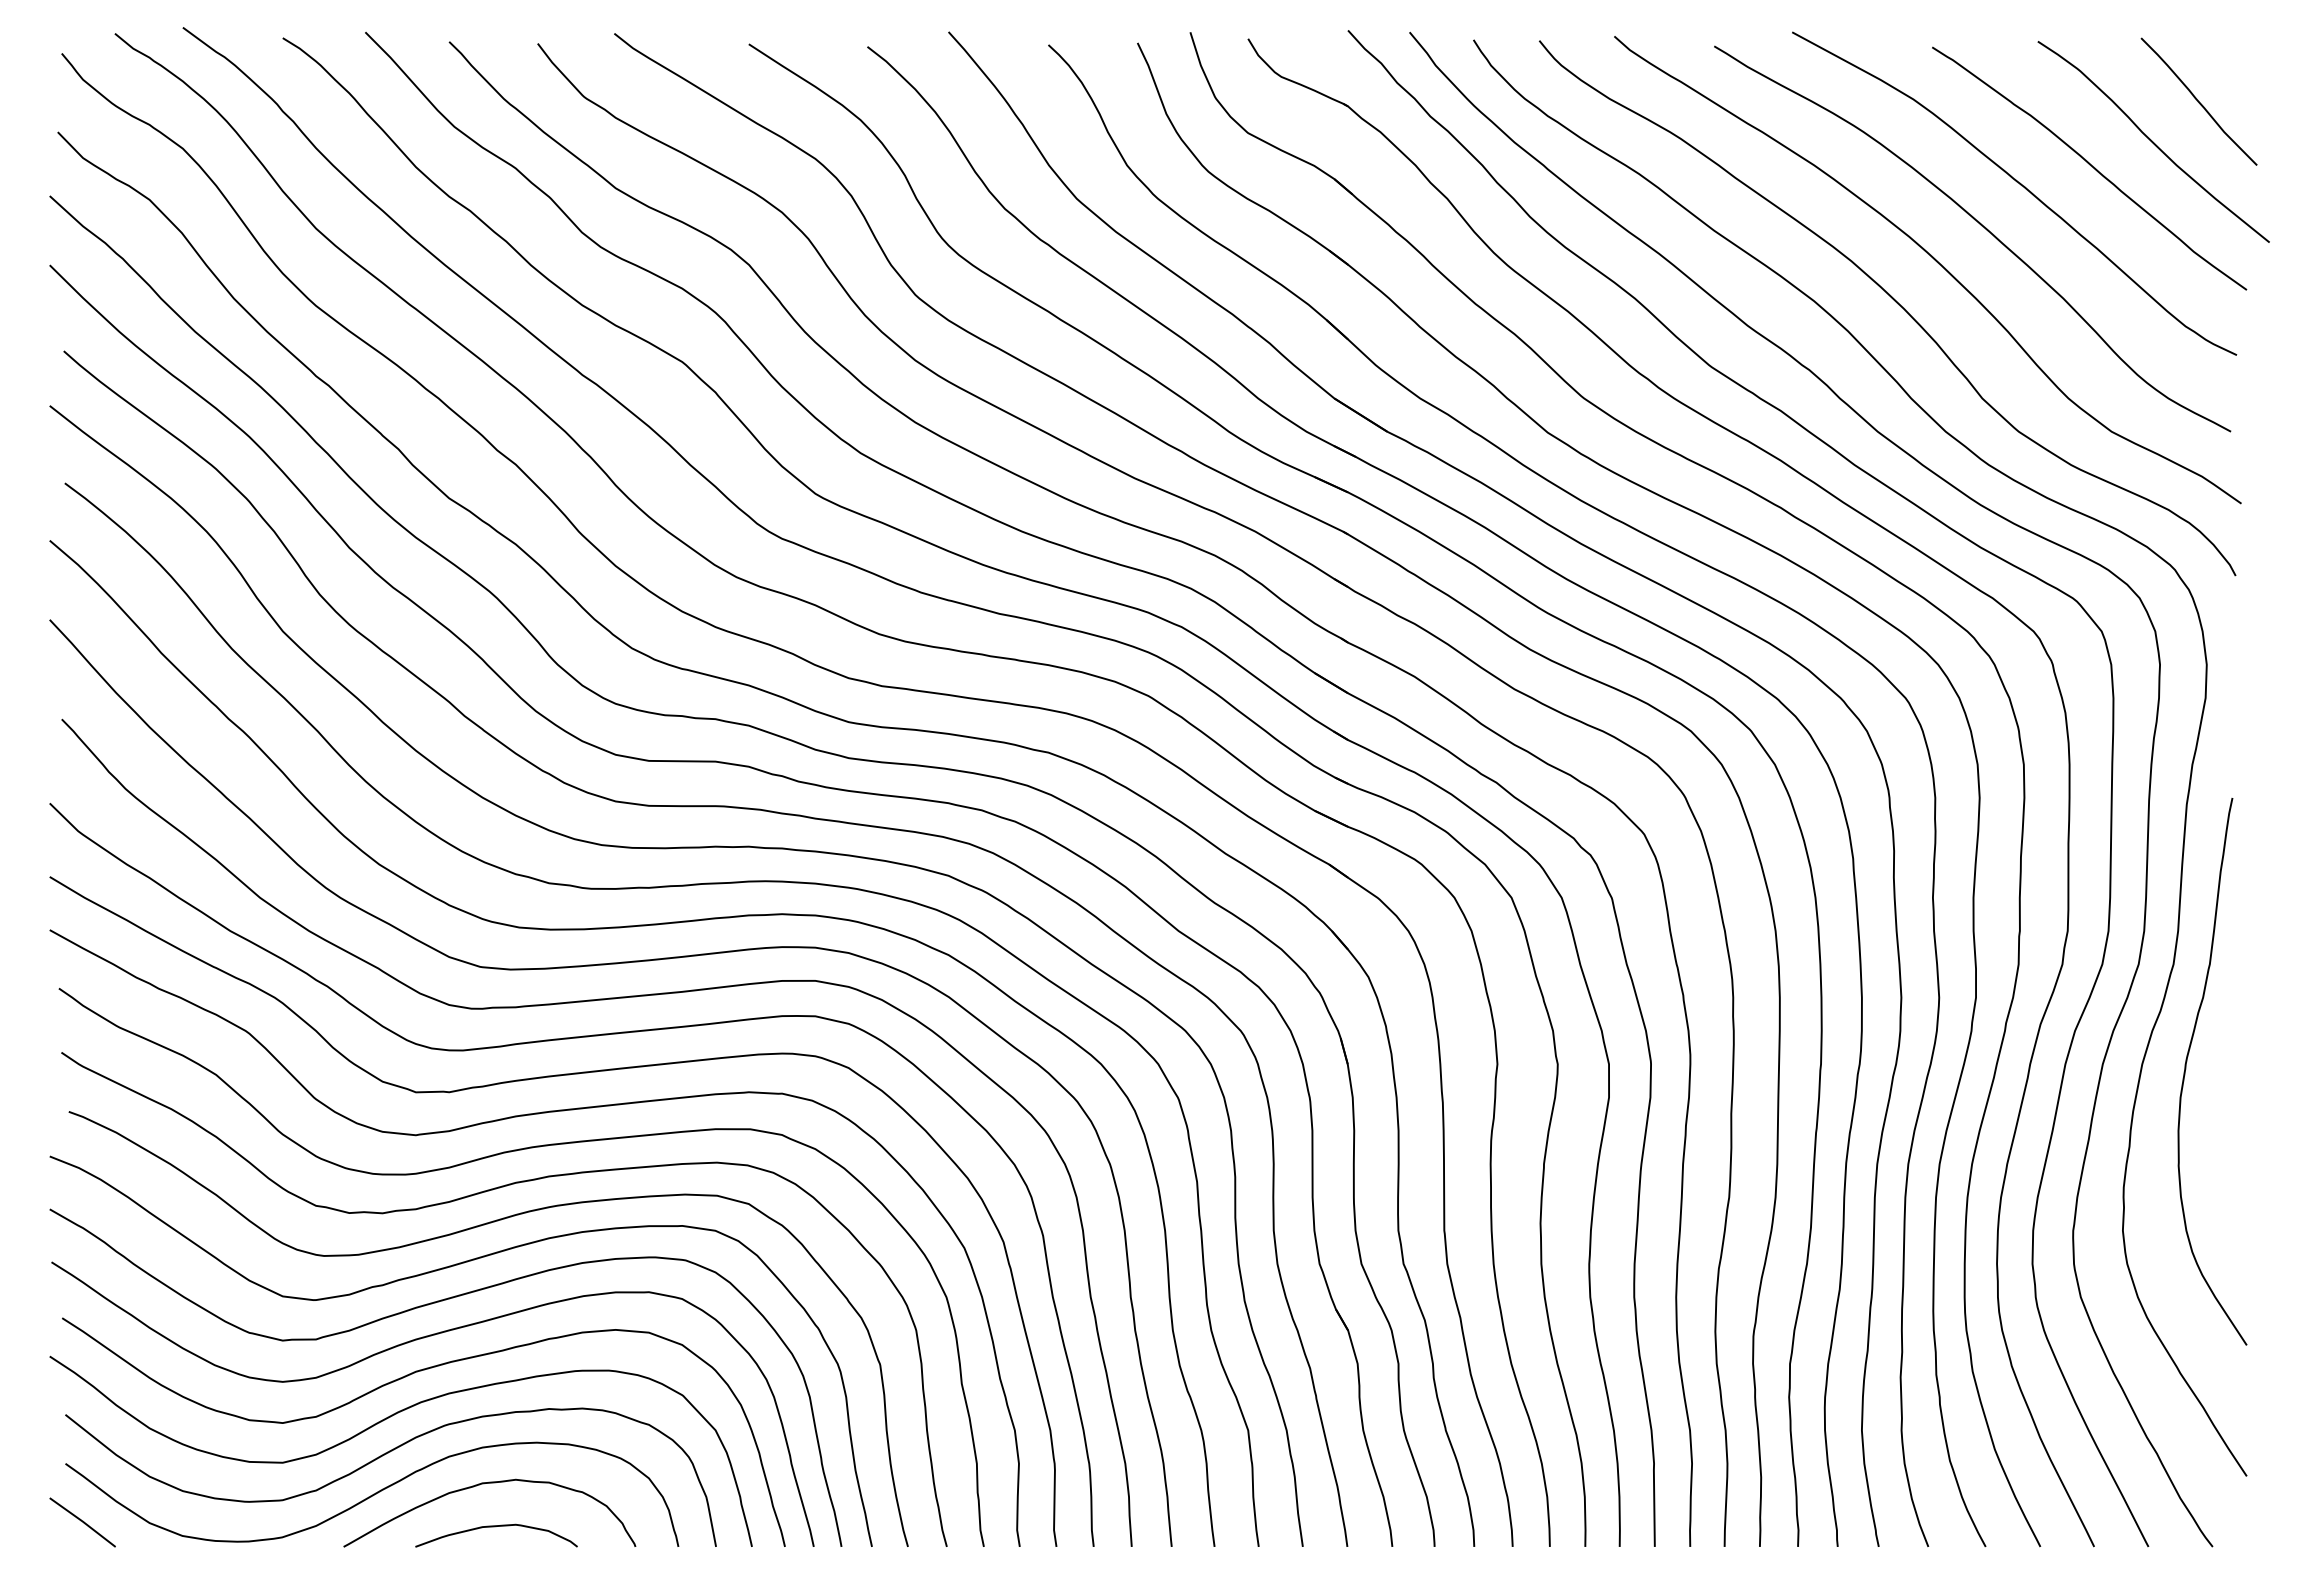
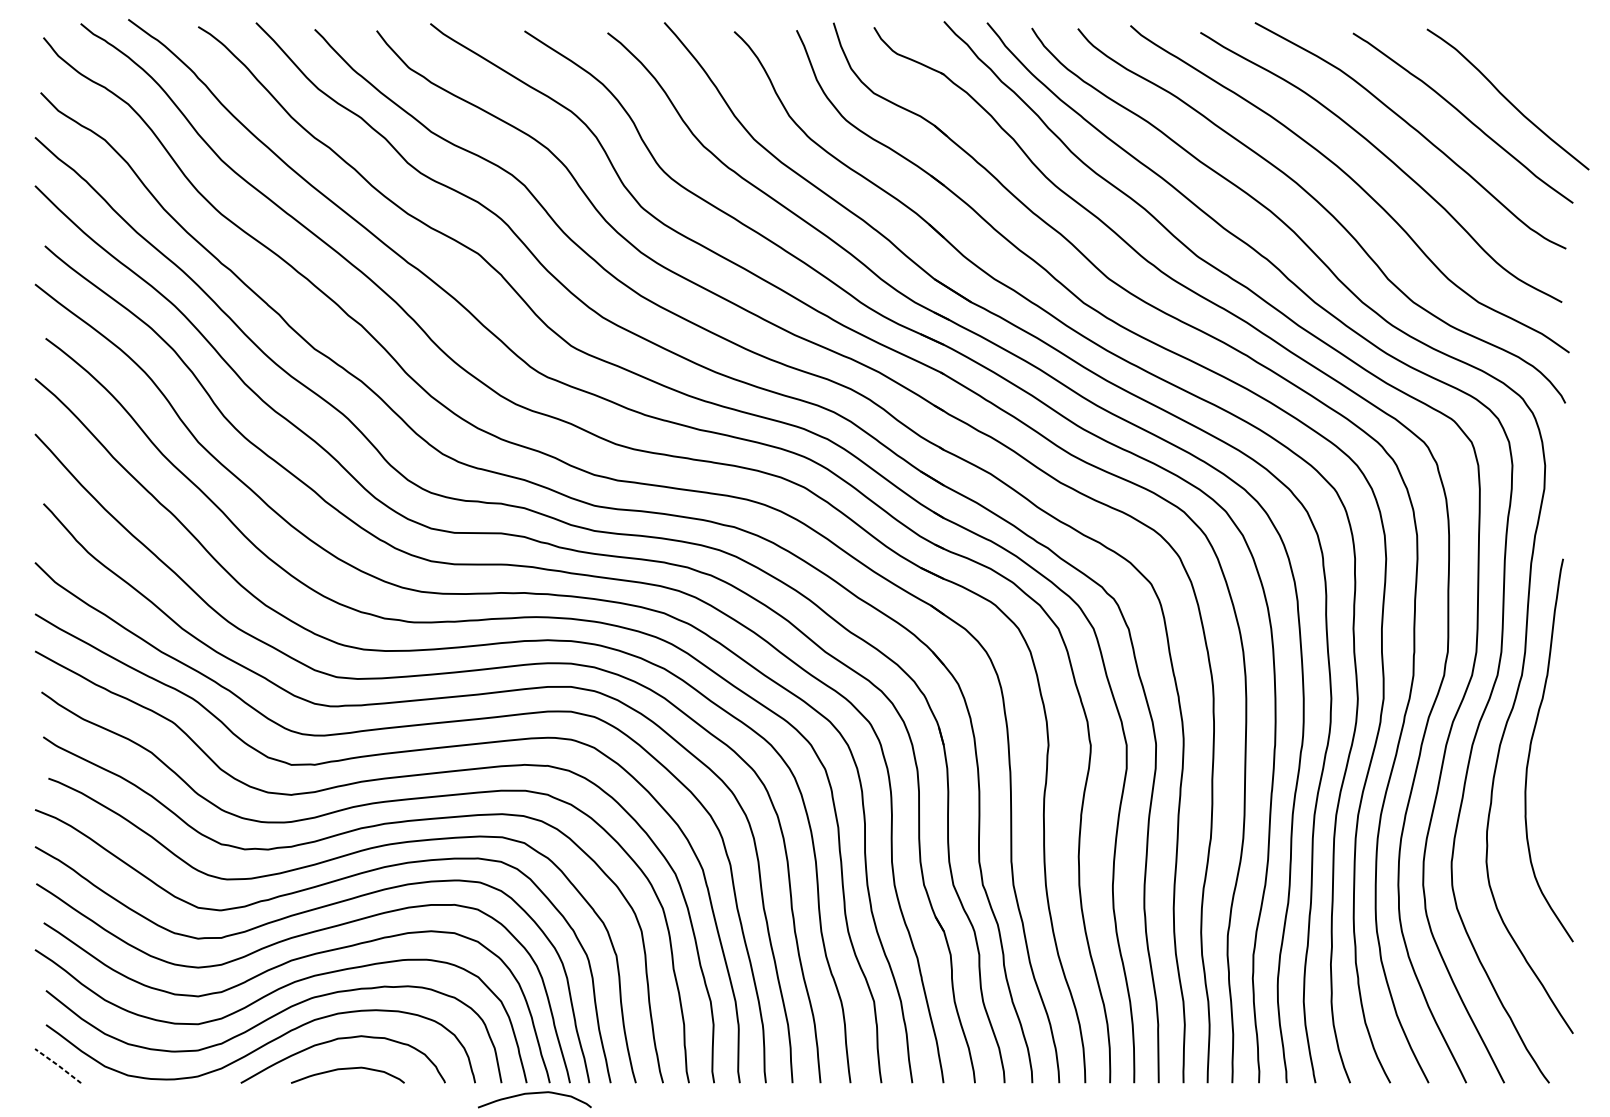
curve: (2198, 101) -> (1539, 71), removed
line: (83, 1521) -> (58, 1065), solid -> dashed
curve: (762, 1562) -> (534, 1094), added

